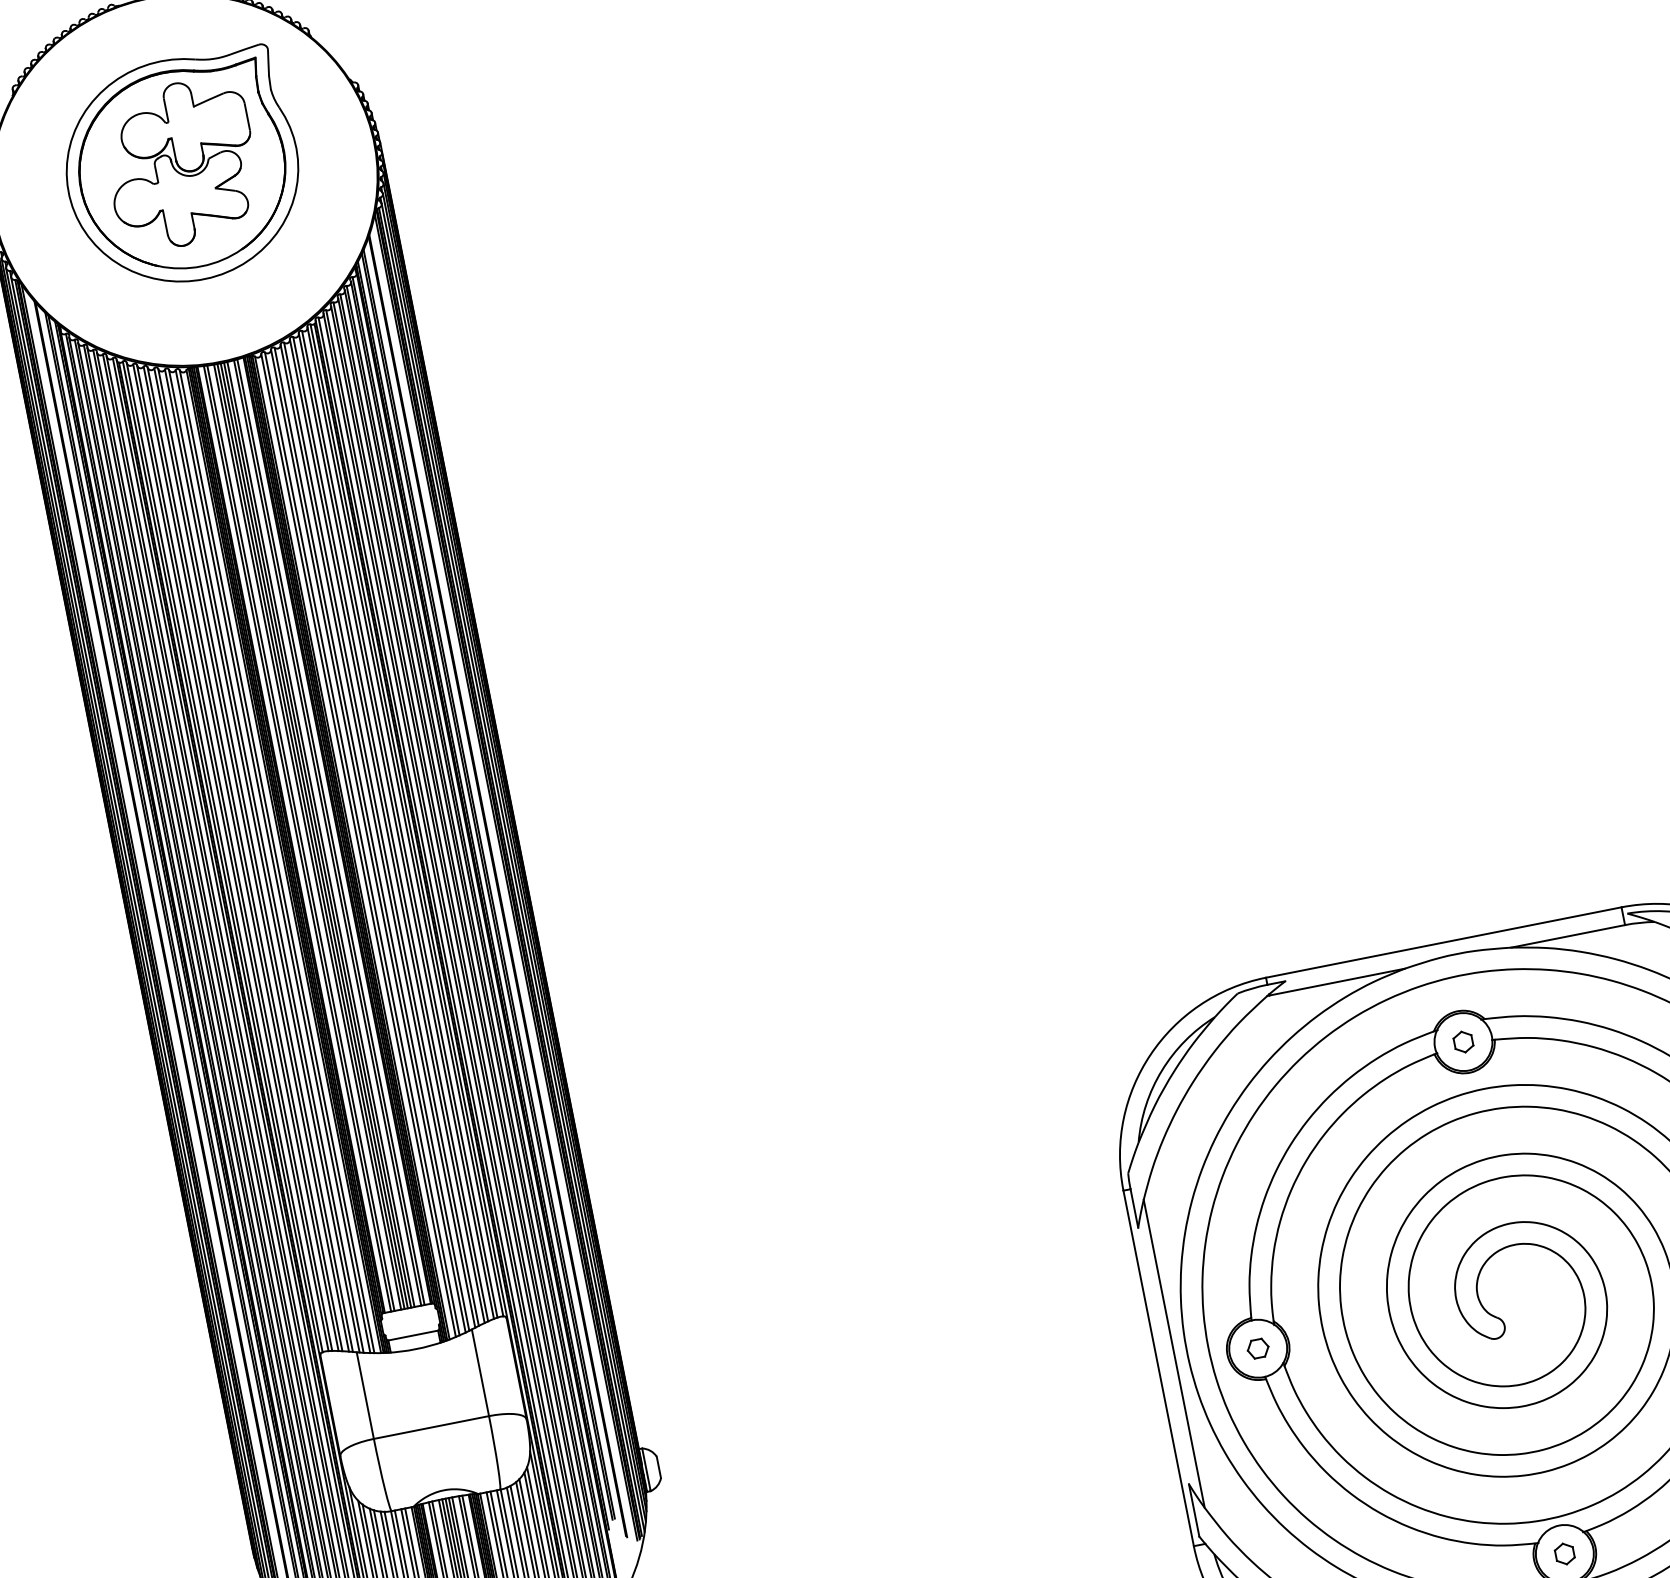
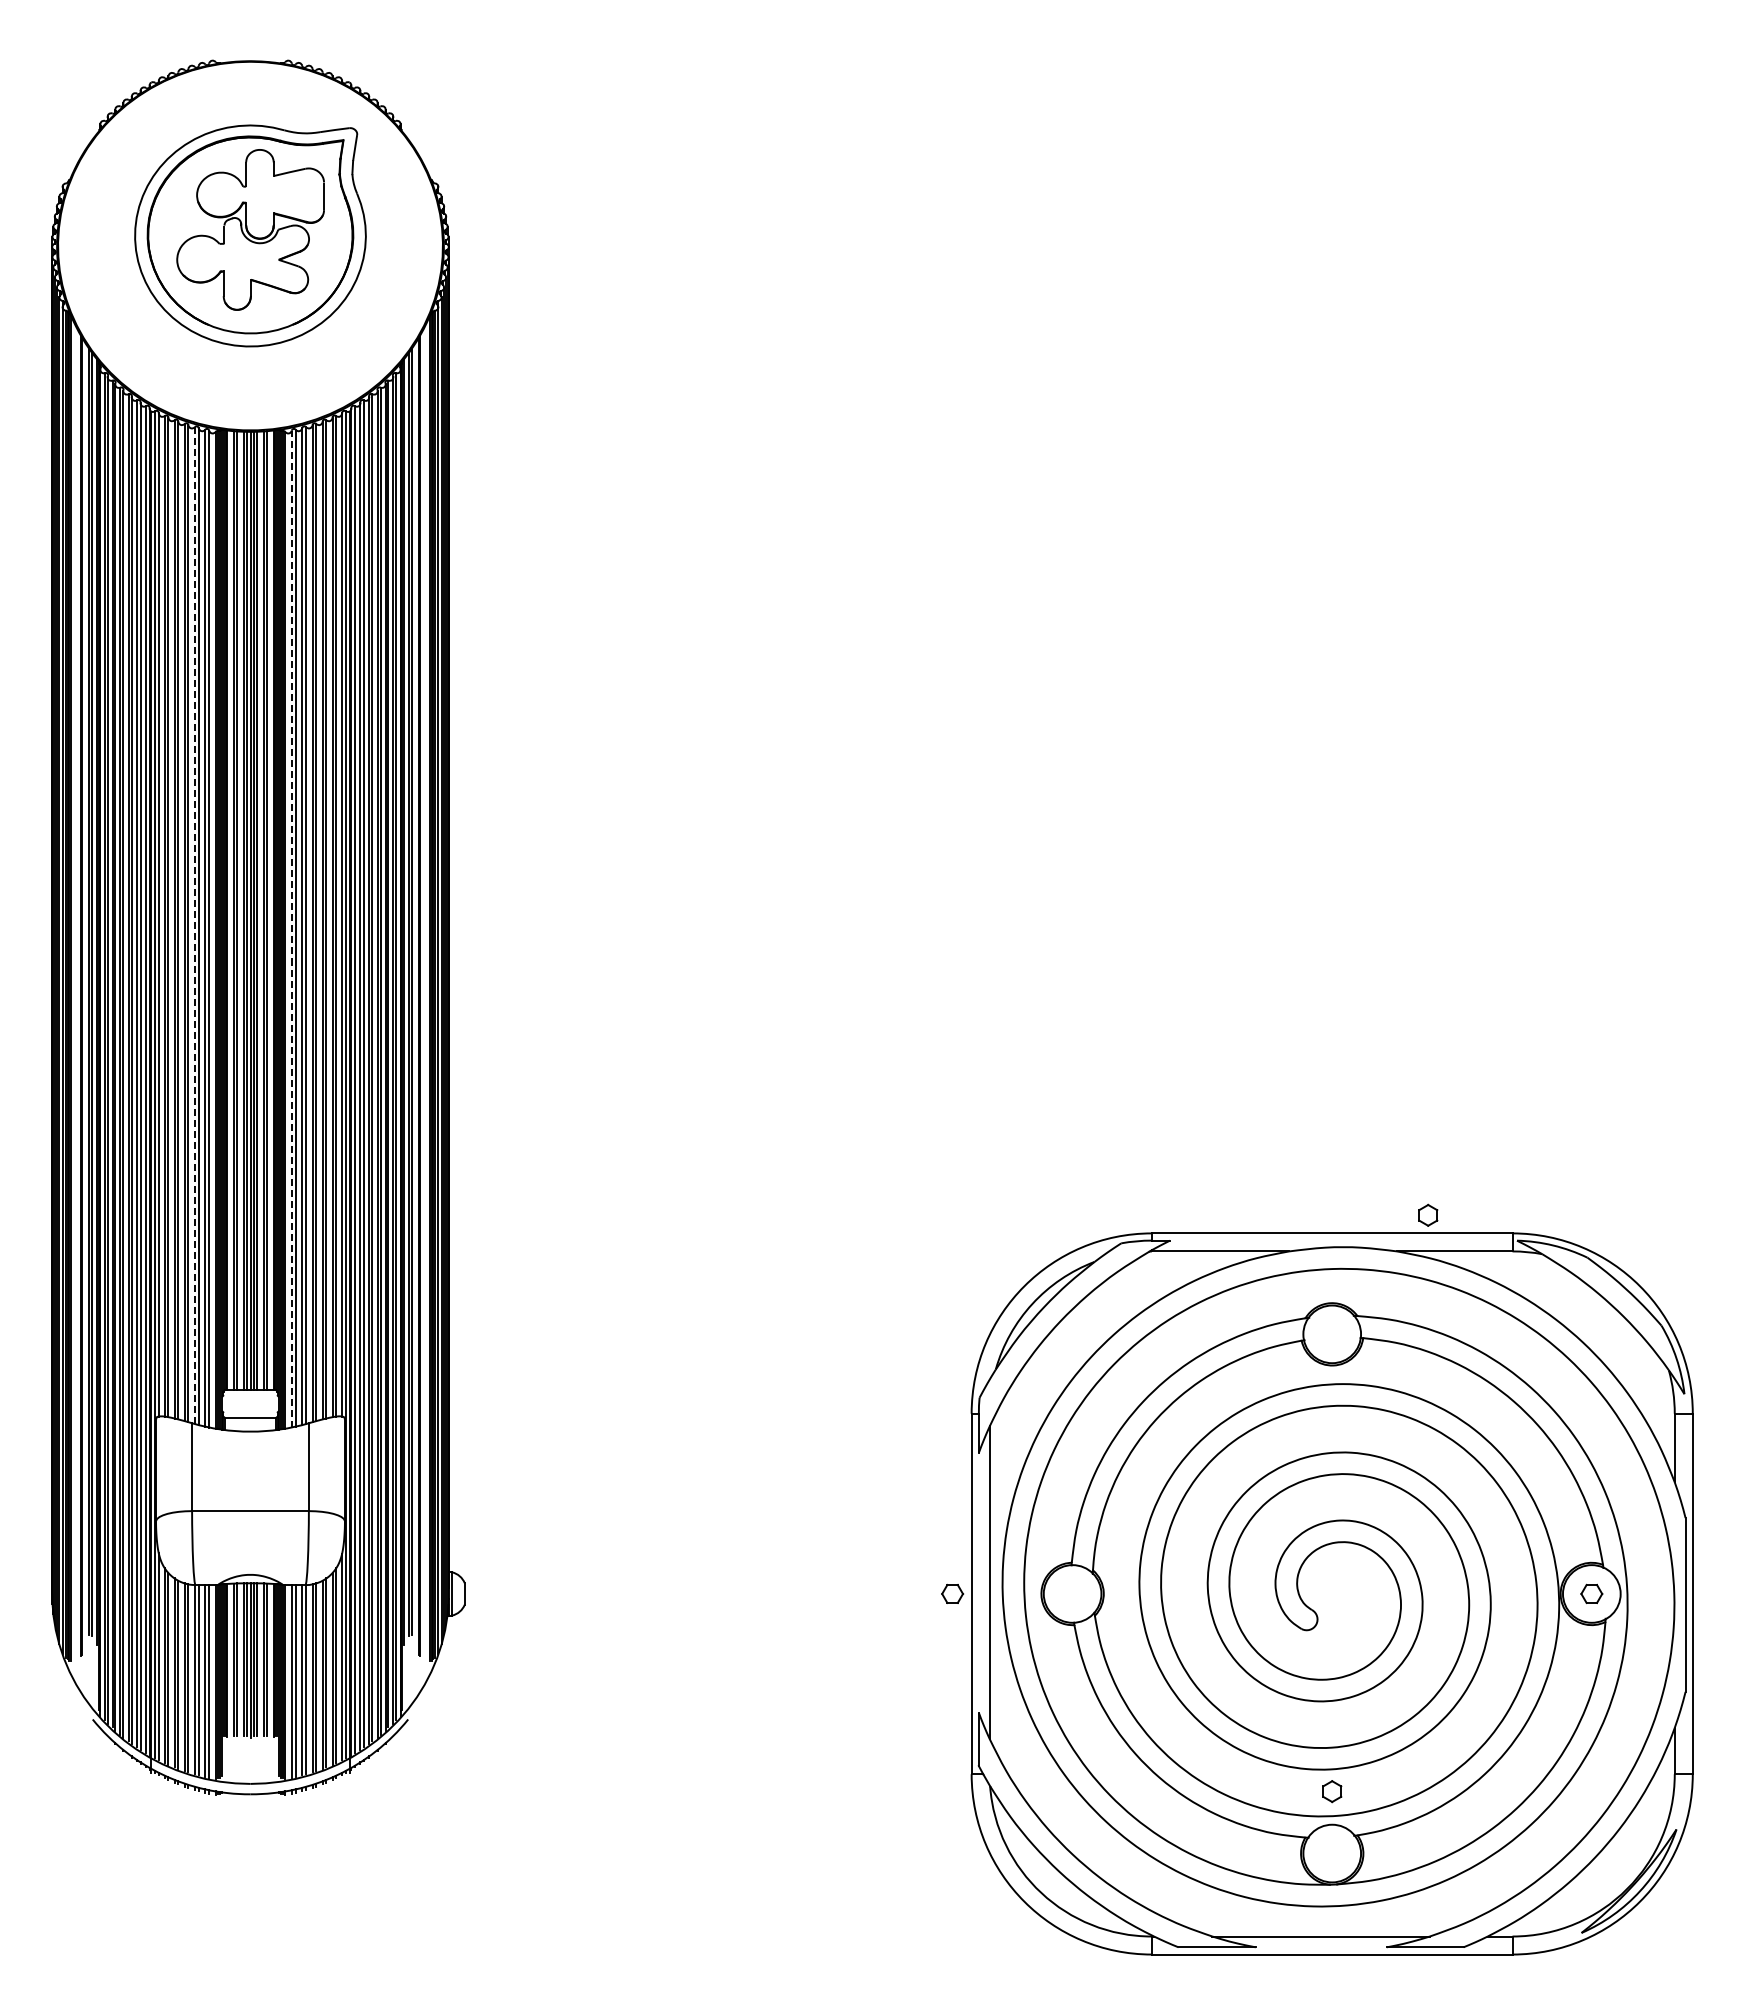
line: (358, 845) -> (291, 928), solid -> dashed
line: (261, 861) -> (194, 925), solid -> dashed
part: (1463, 1041) -> (1428, 1214), moved
part: (1257, 1348) -> (952, 1593), moved
part: (1565, 1553) -> (1332, 1791), moved

